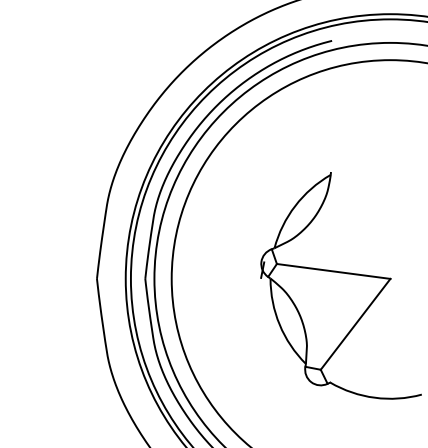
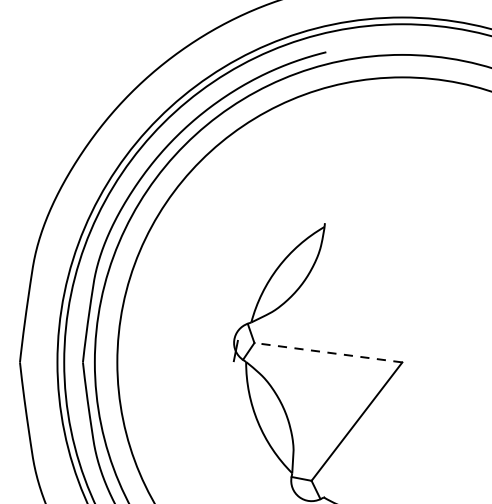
line: (333, 271) -> (328, 352), solid -> dashed

